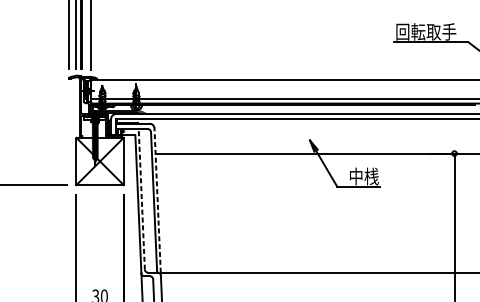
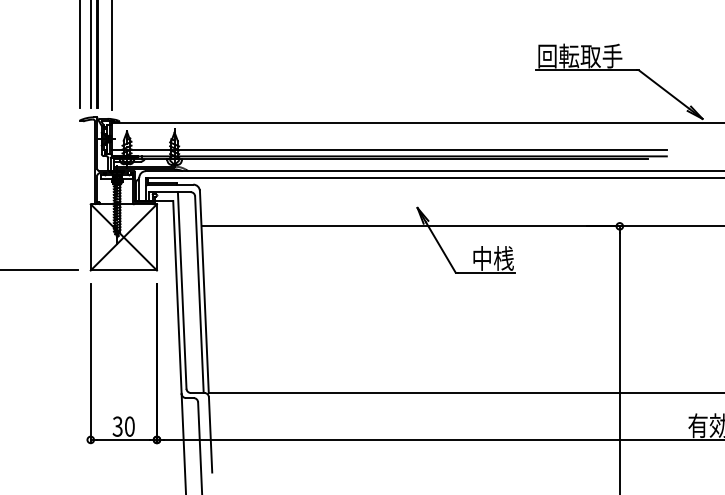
line: (142, 198) -> (182, 289), dashed -> solid
line: (157, 200) -> (204, 291), dashed -> solid

